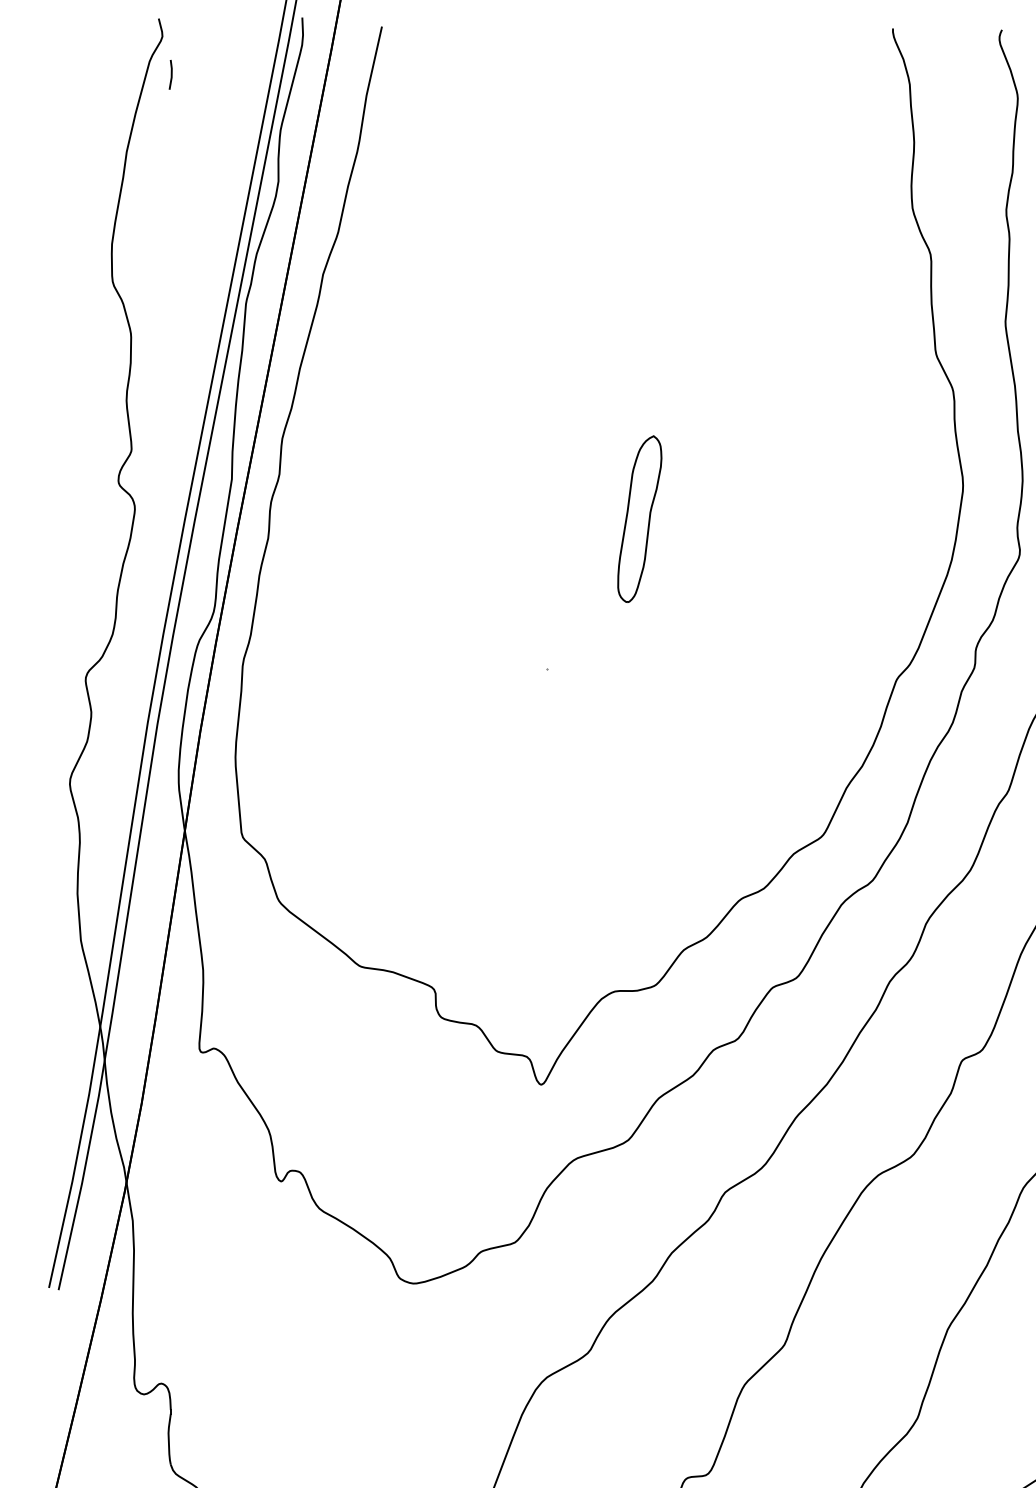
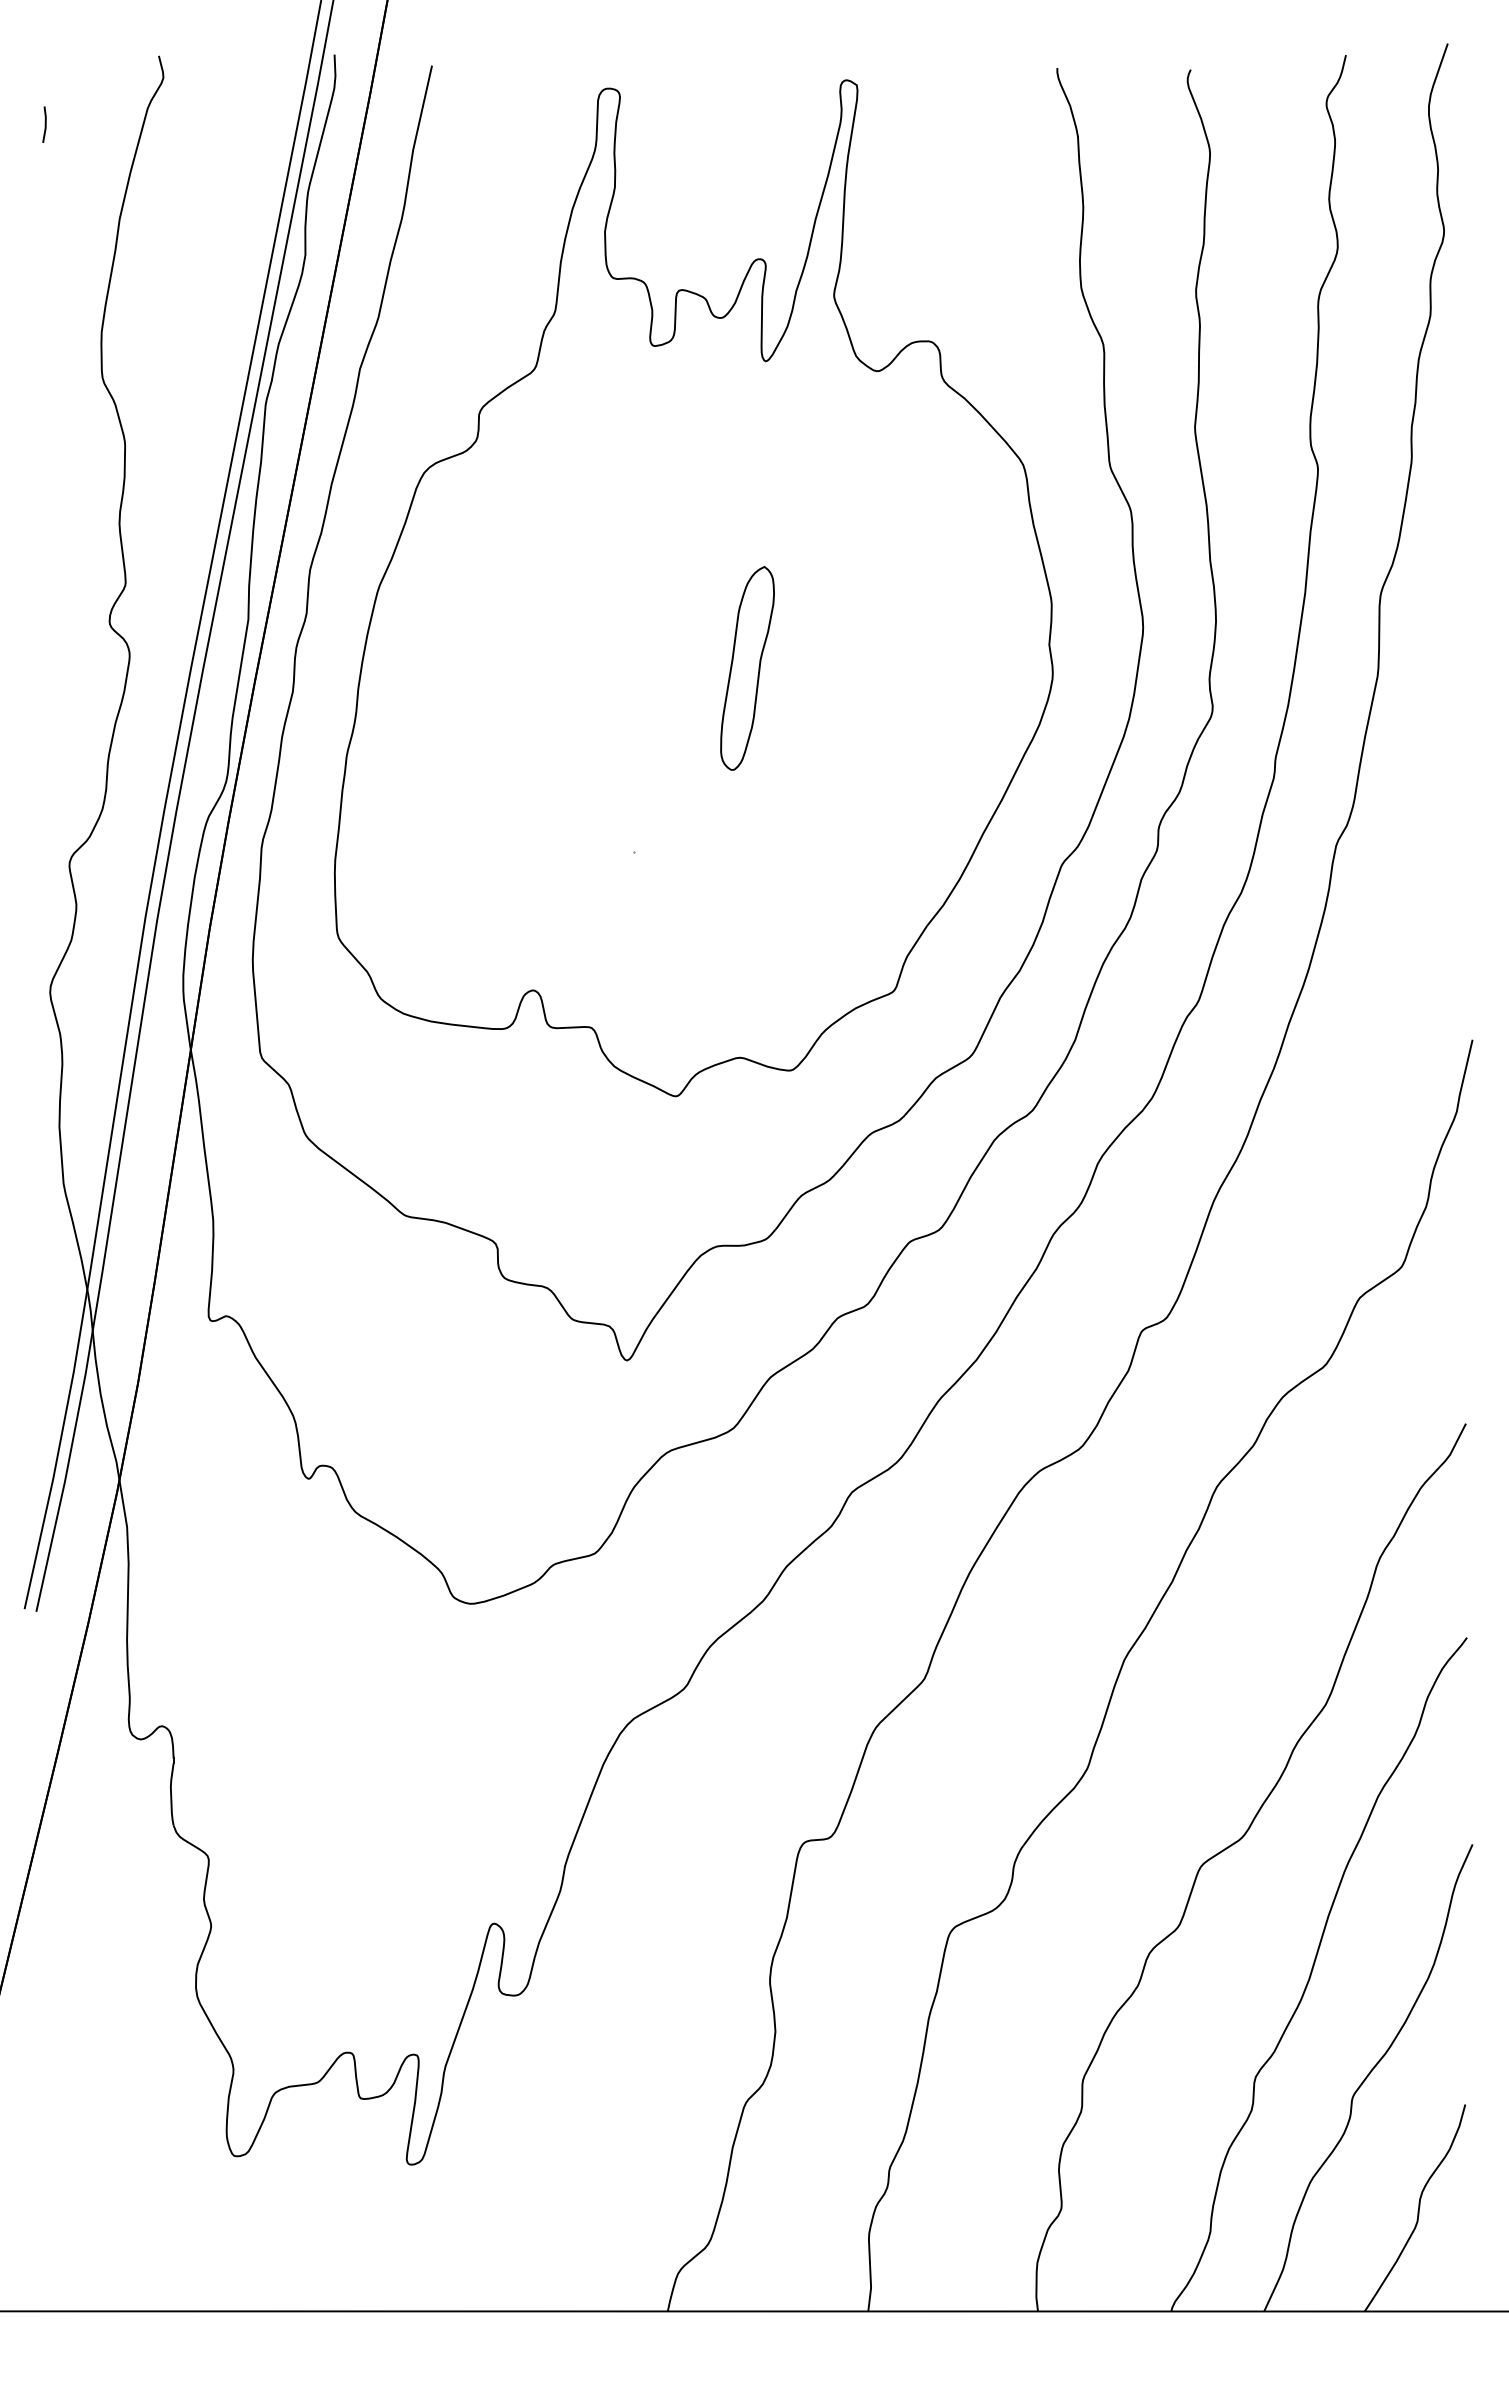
line: (170, 74) -> (44, 124), moved
part: (595, 453) -> (693, 588), added

